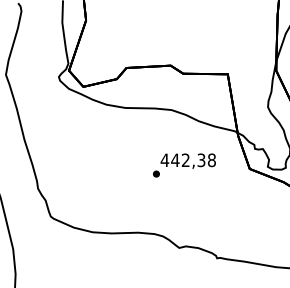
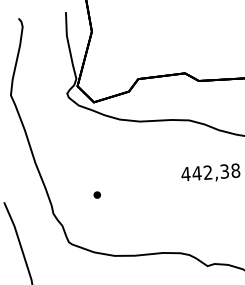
part: (156, 173) -> (97, 194), moved

